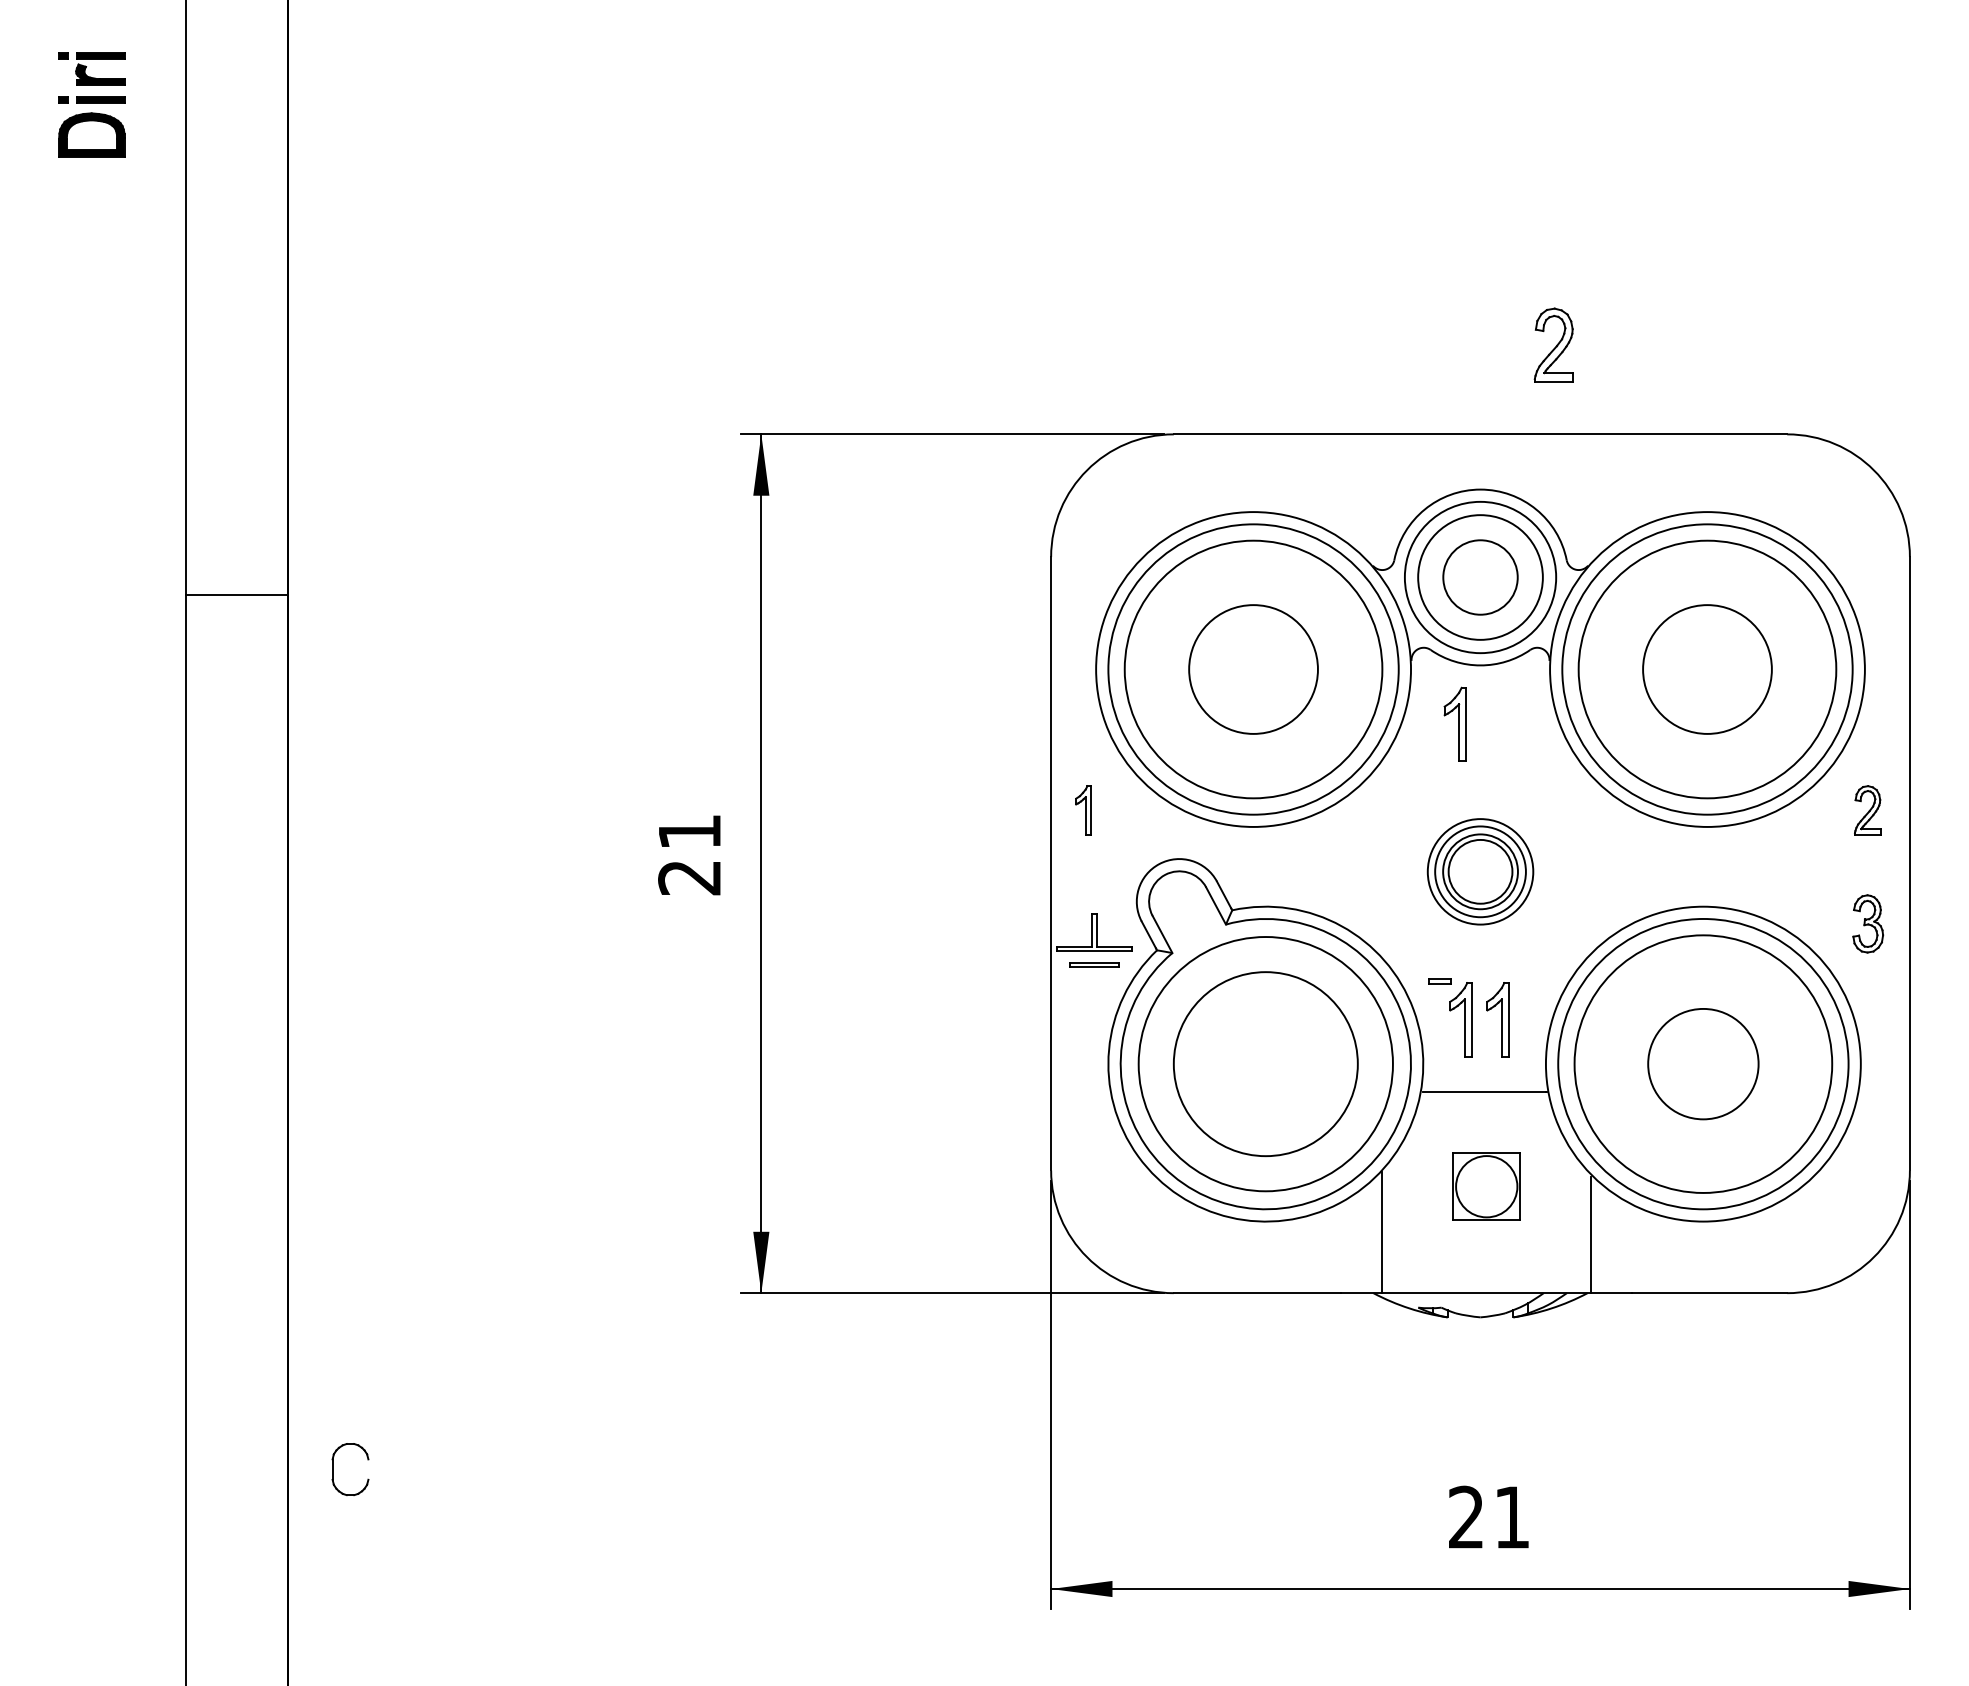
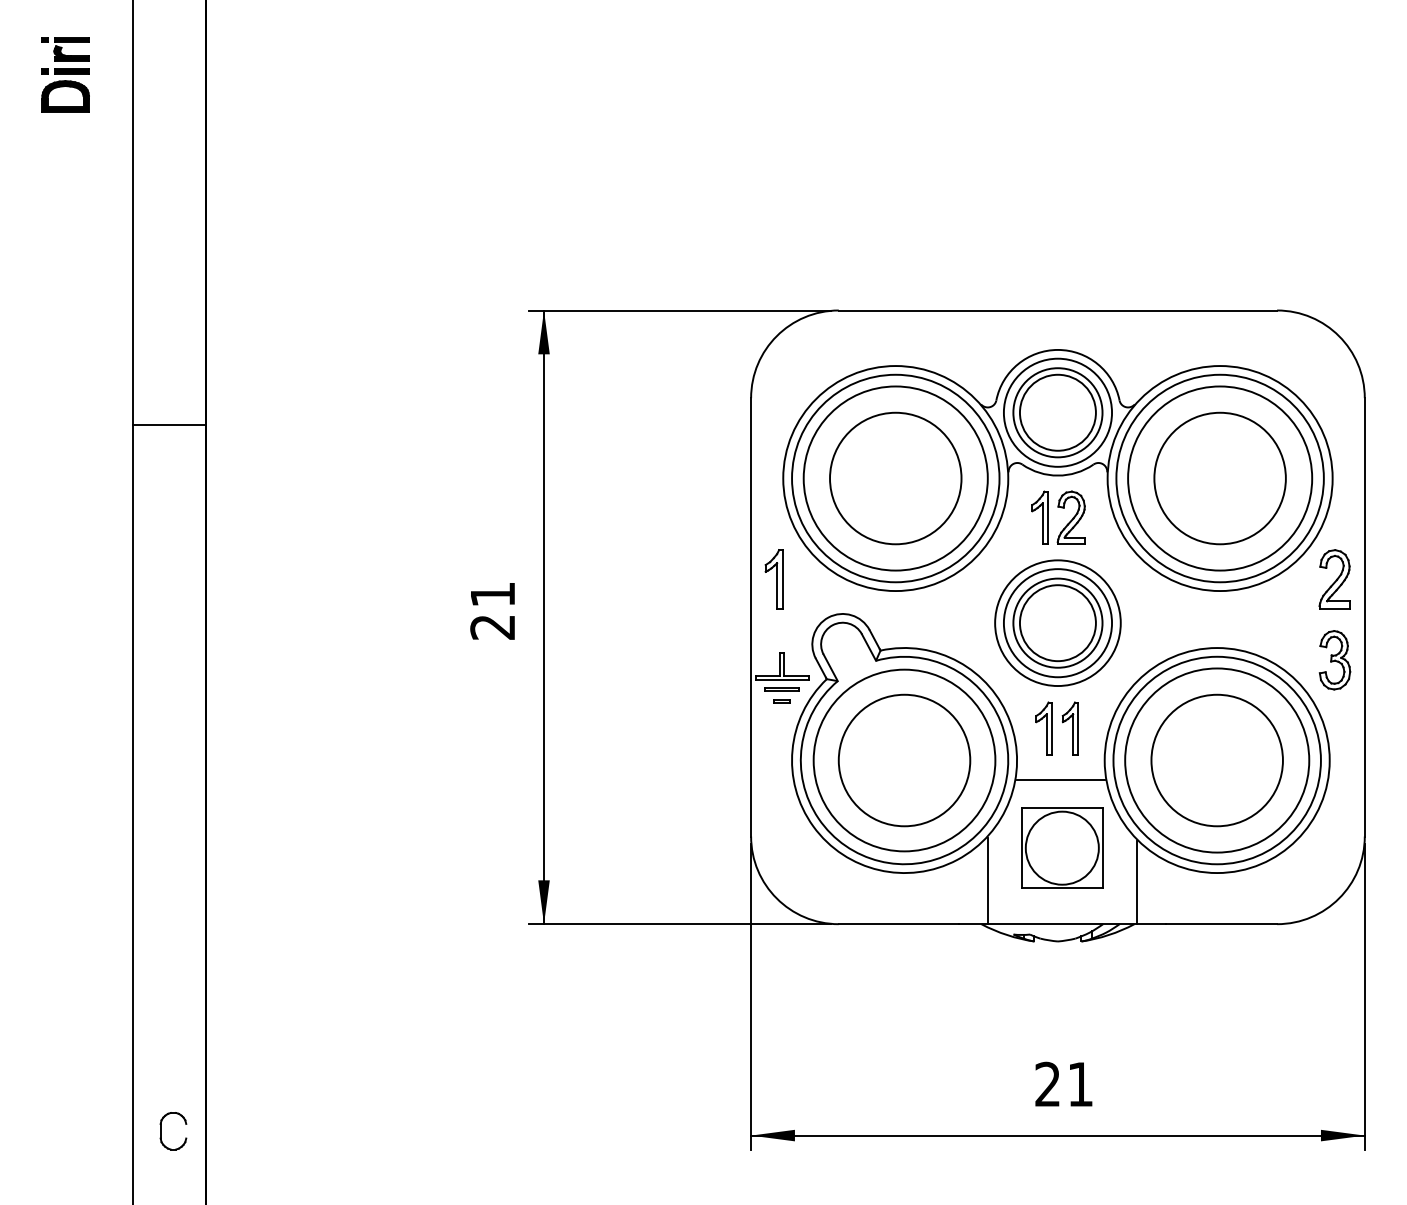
part: (1552, 344) -> (1070, 517), moved
circle: (1479, 577) -> (1057, 412), size x1.43
circle: (1253, 669) -> (895, 478), size x1.43
circle: (1706, 669) -> (1219, 478), size x1.43
part: (1082, 810) -> (773, 579), size x1.67
part: (1867, 810) -> (1334, 579), size x1.67
part: (1479, 870) -> (1057, 622), size x1.67
part: (1867, 924) -> (1334, 660), size x1.43
part: (1439, 981) -> (781, 701), moved
circle: (1702, 1064) -> (1216, 760), size x1.67
part: (1486, 1185) -> (1062, 847), size x1.67
part: (333, 1469) -> (161, 1131), moved

